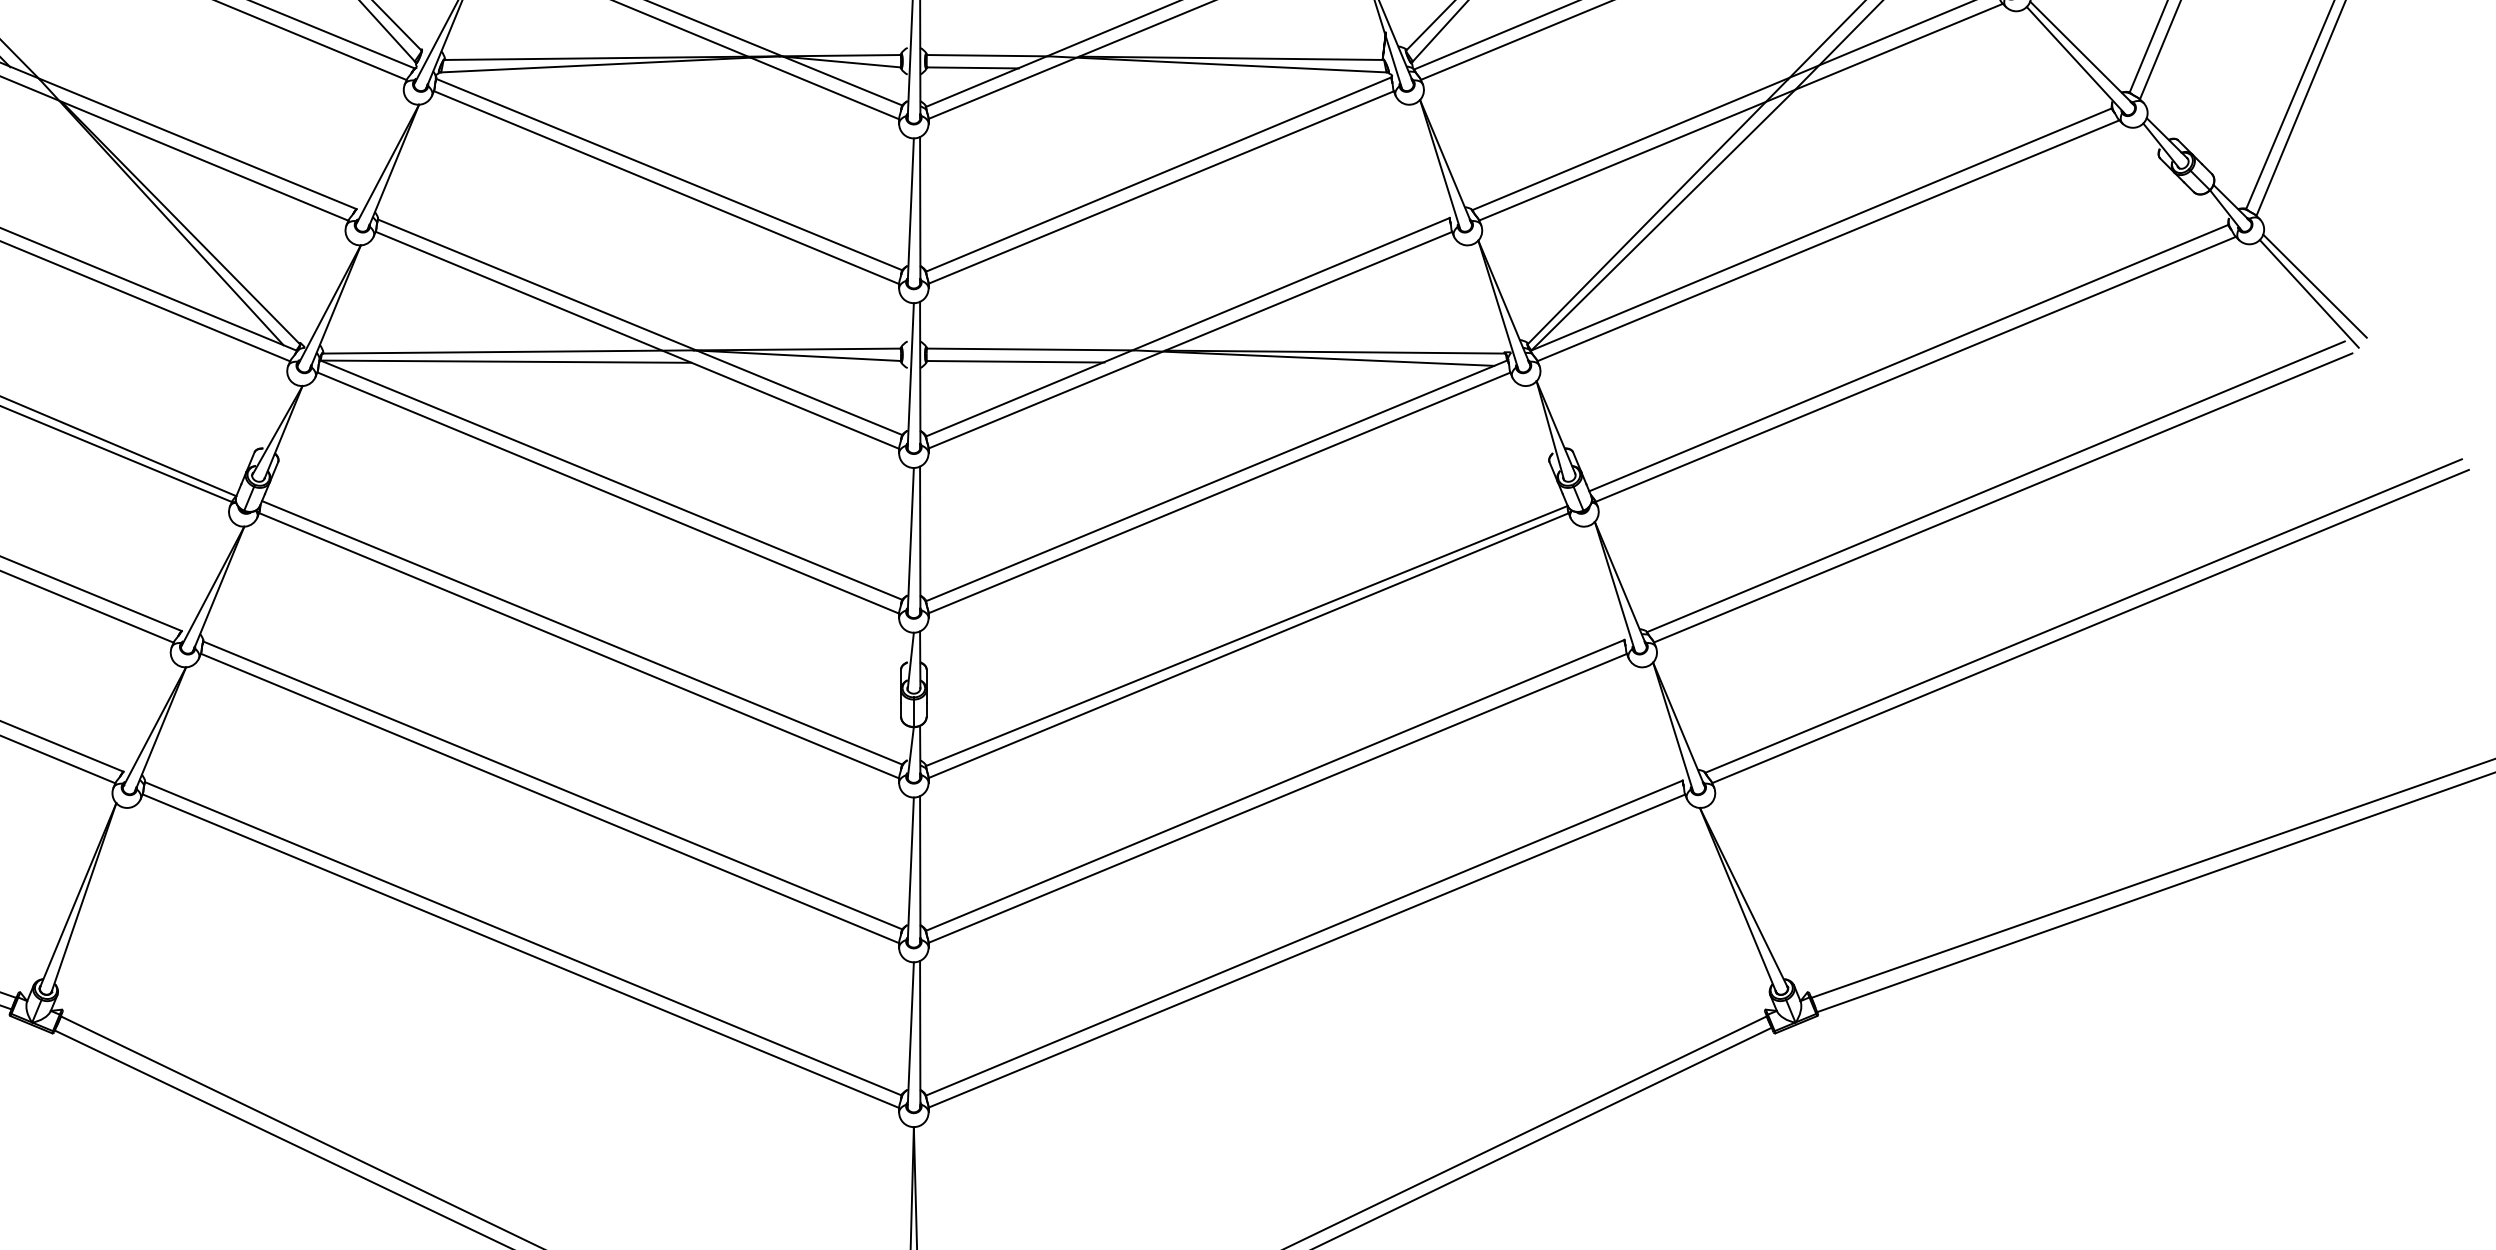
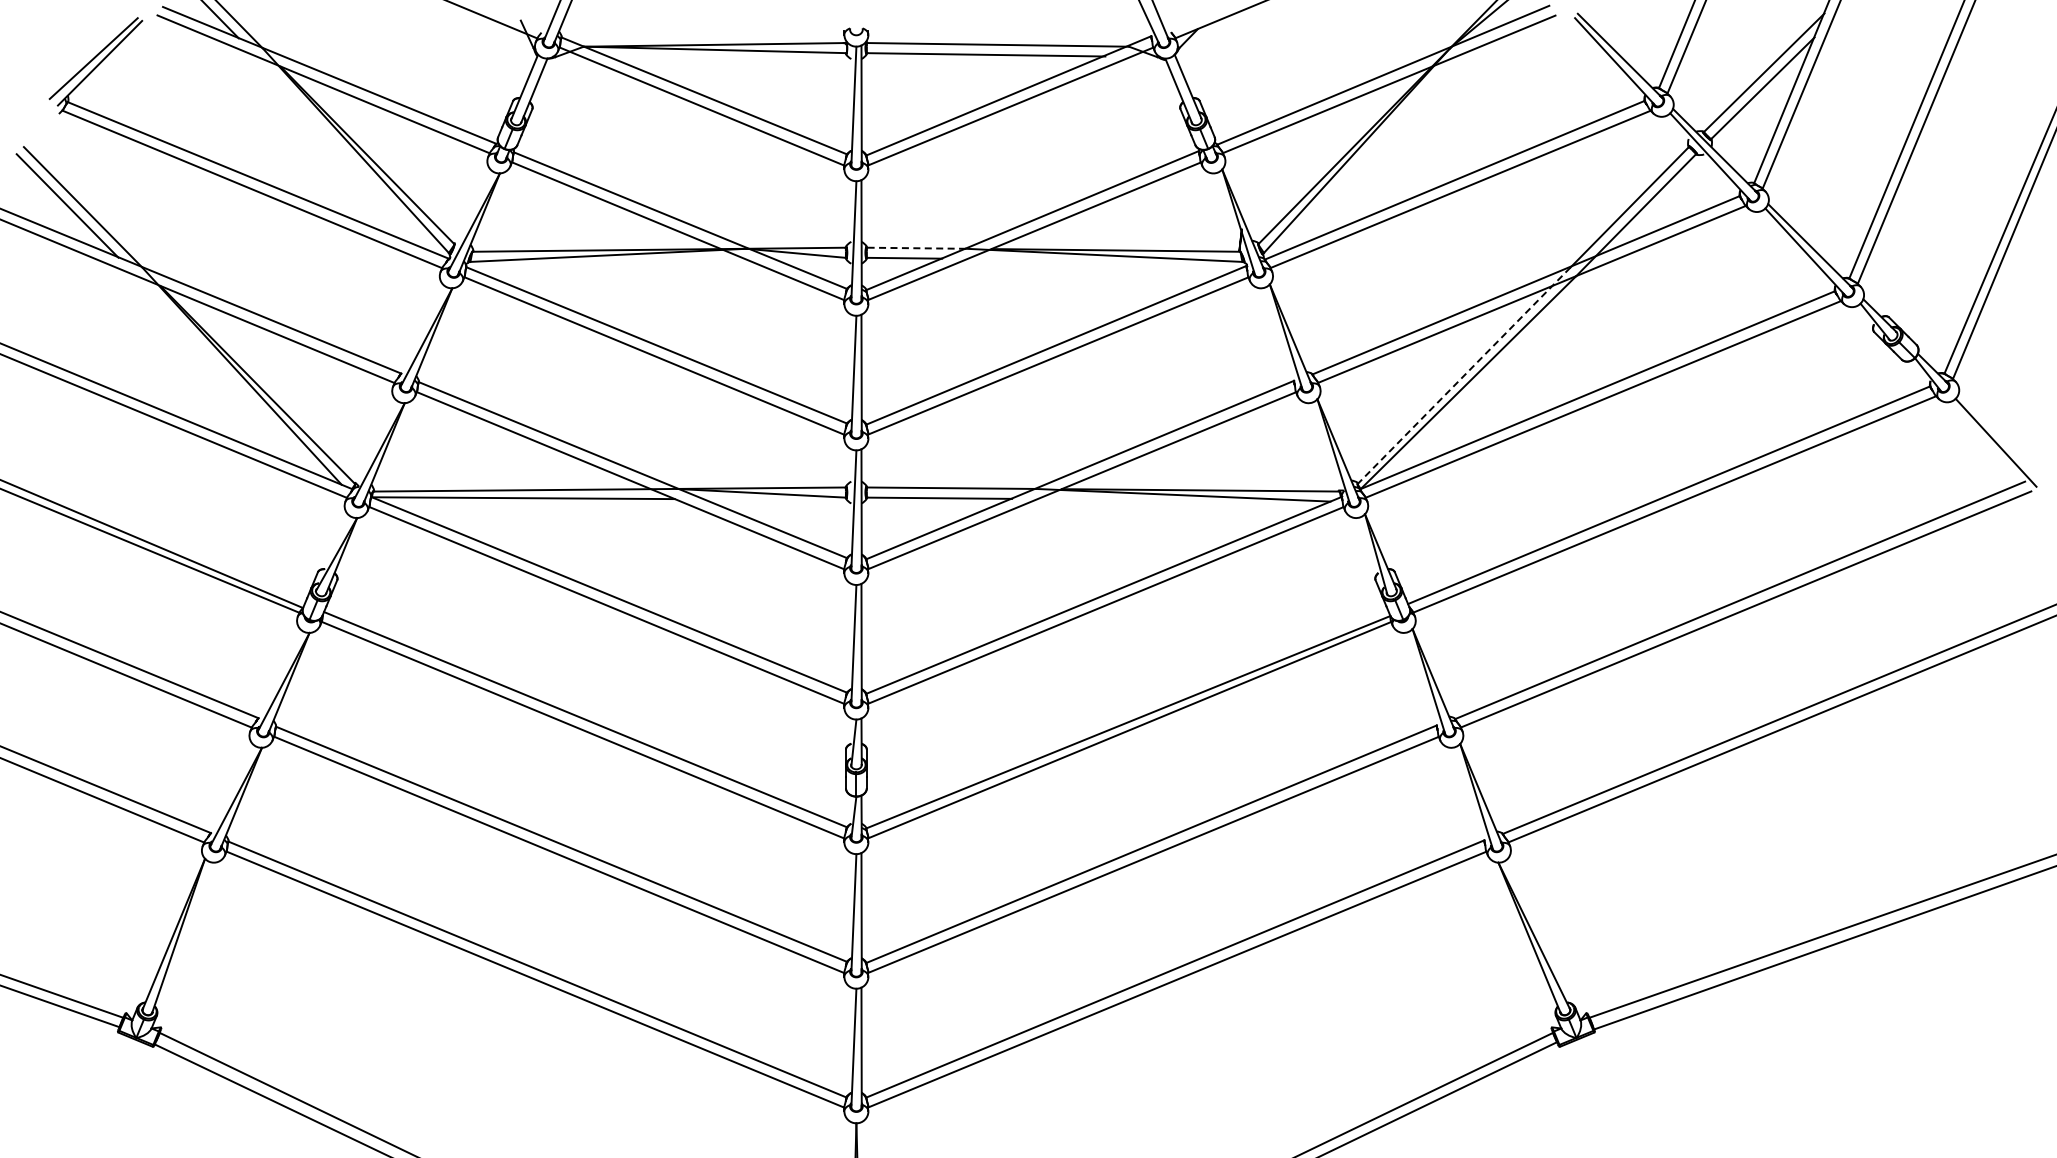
line: (987, 55) -> (916, 248), solid -> dashed
line: (1658, 211) -> (1464, 375), solid -> dashed
line: (2314, 286) -> (2000, 436), removed

